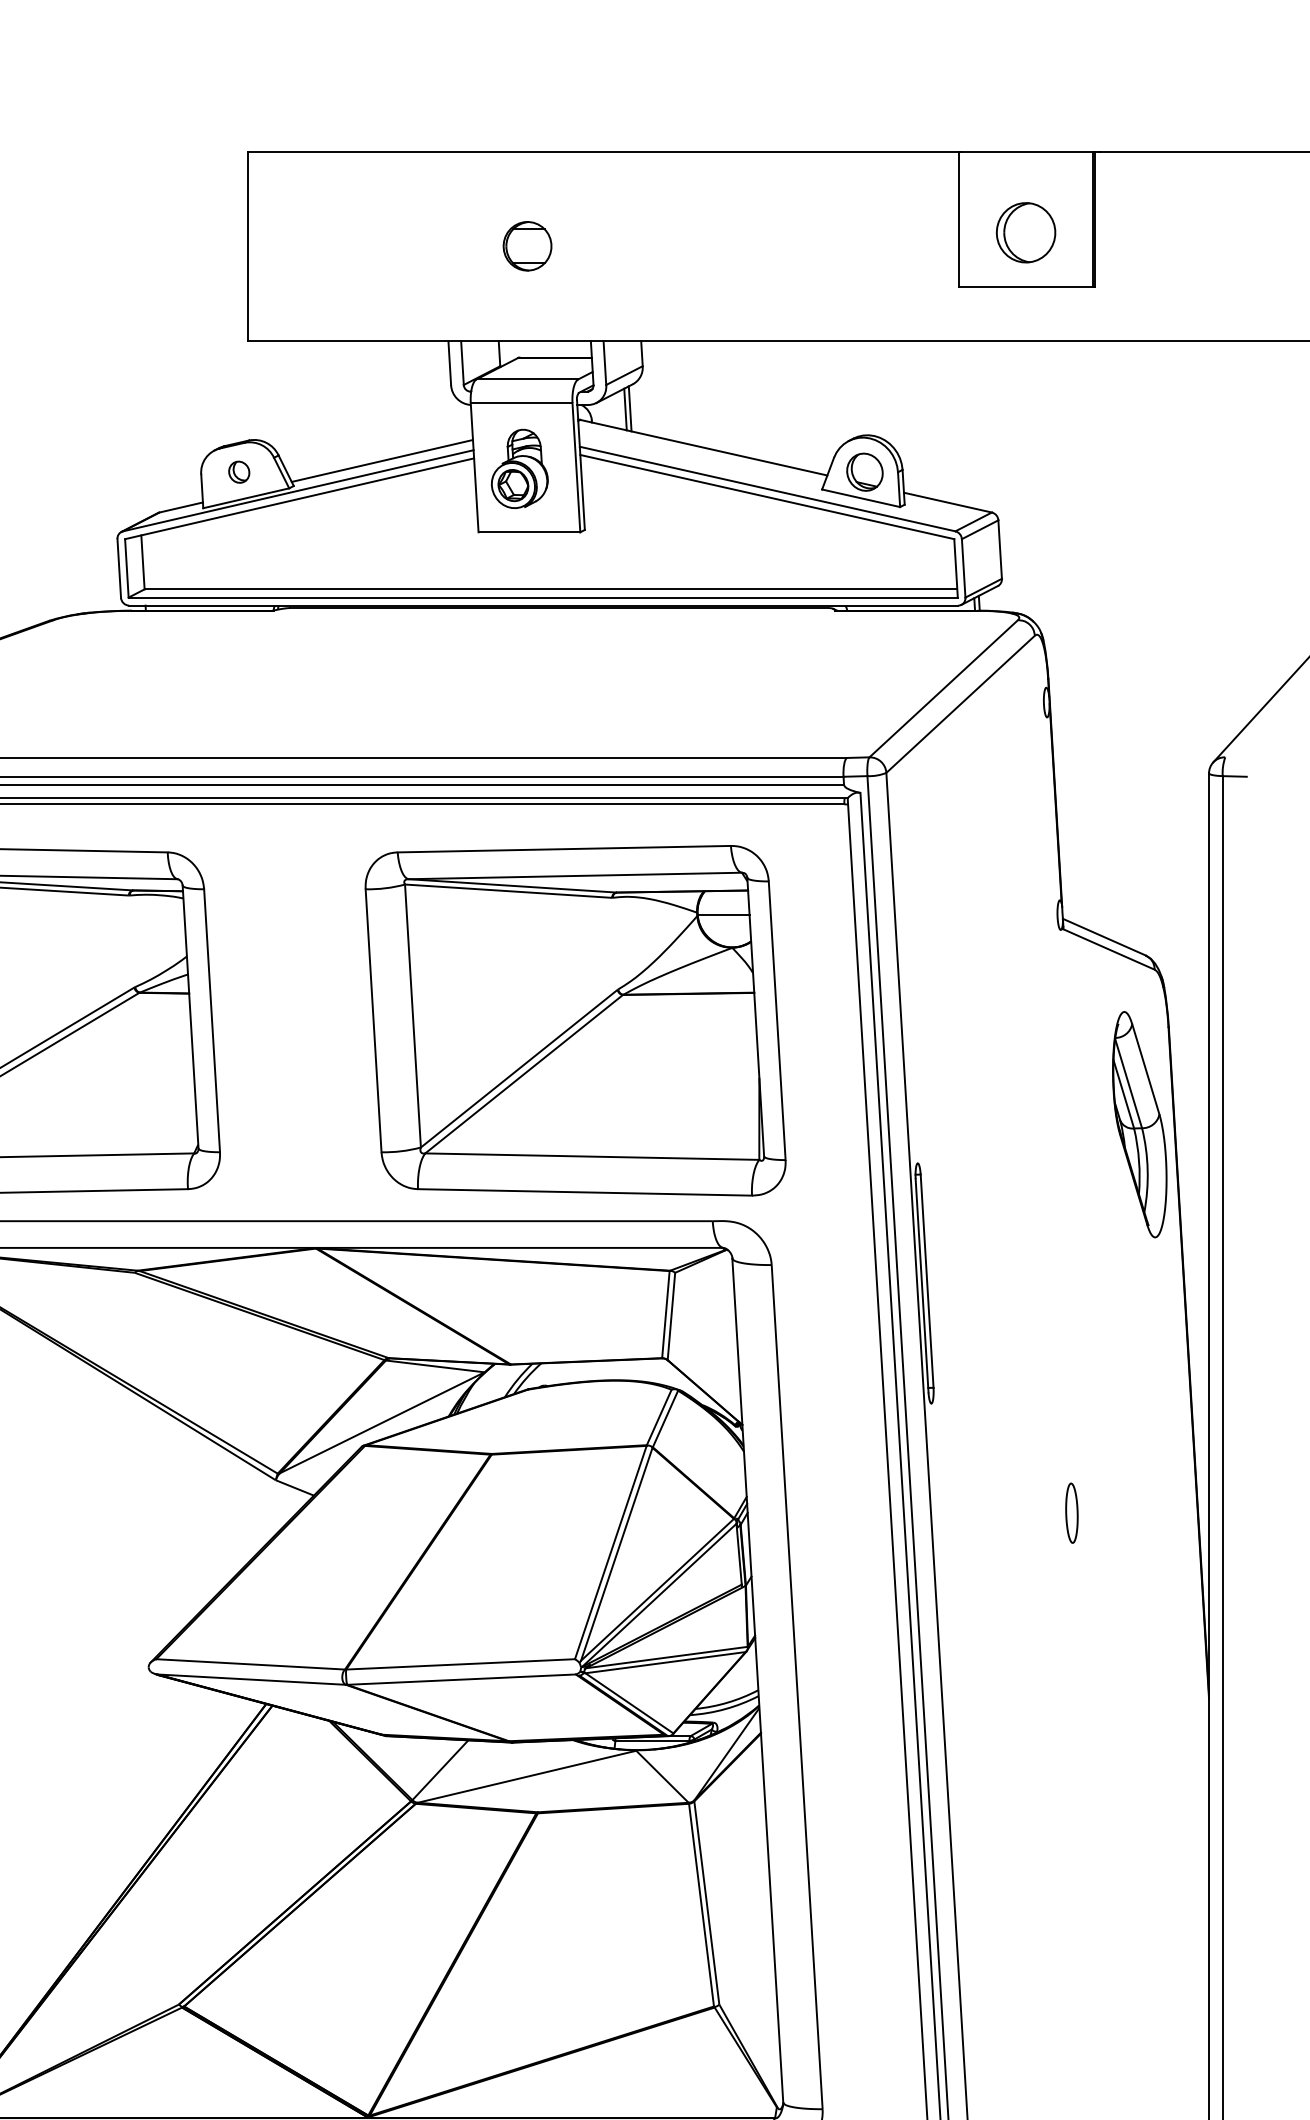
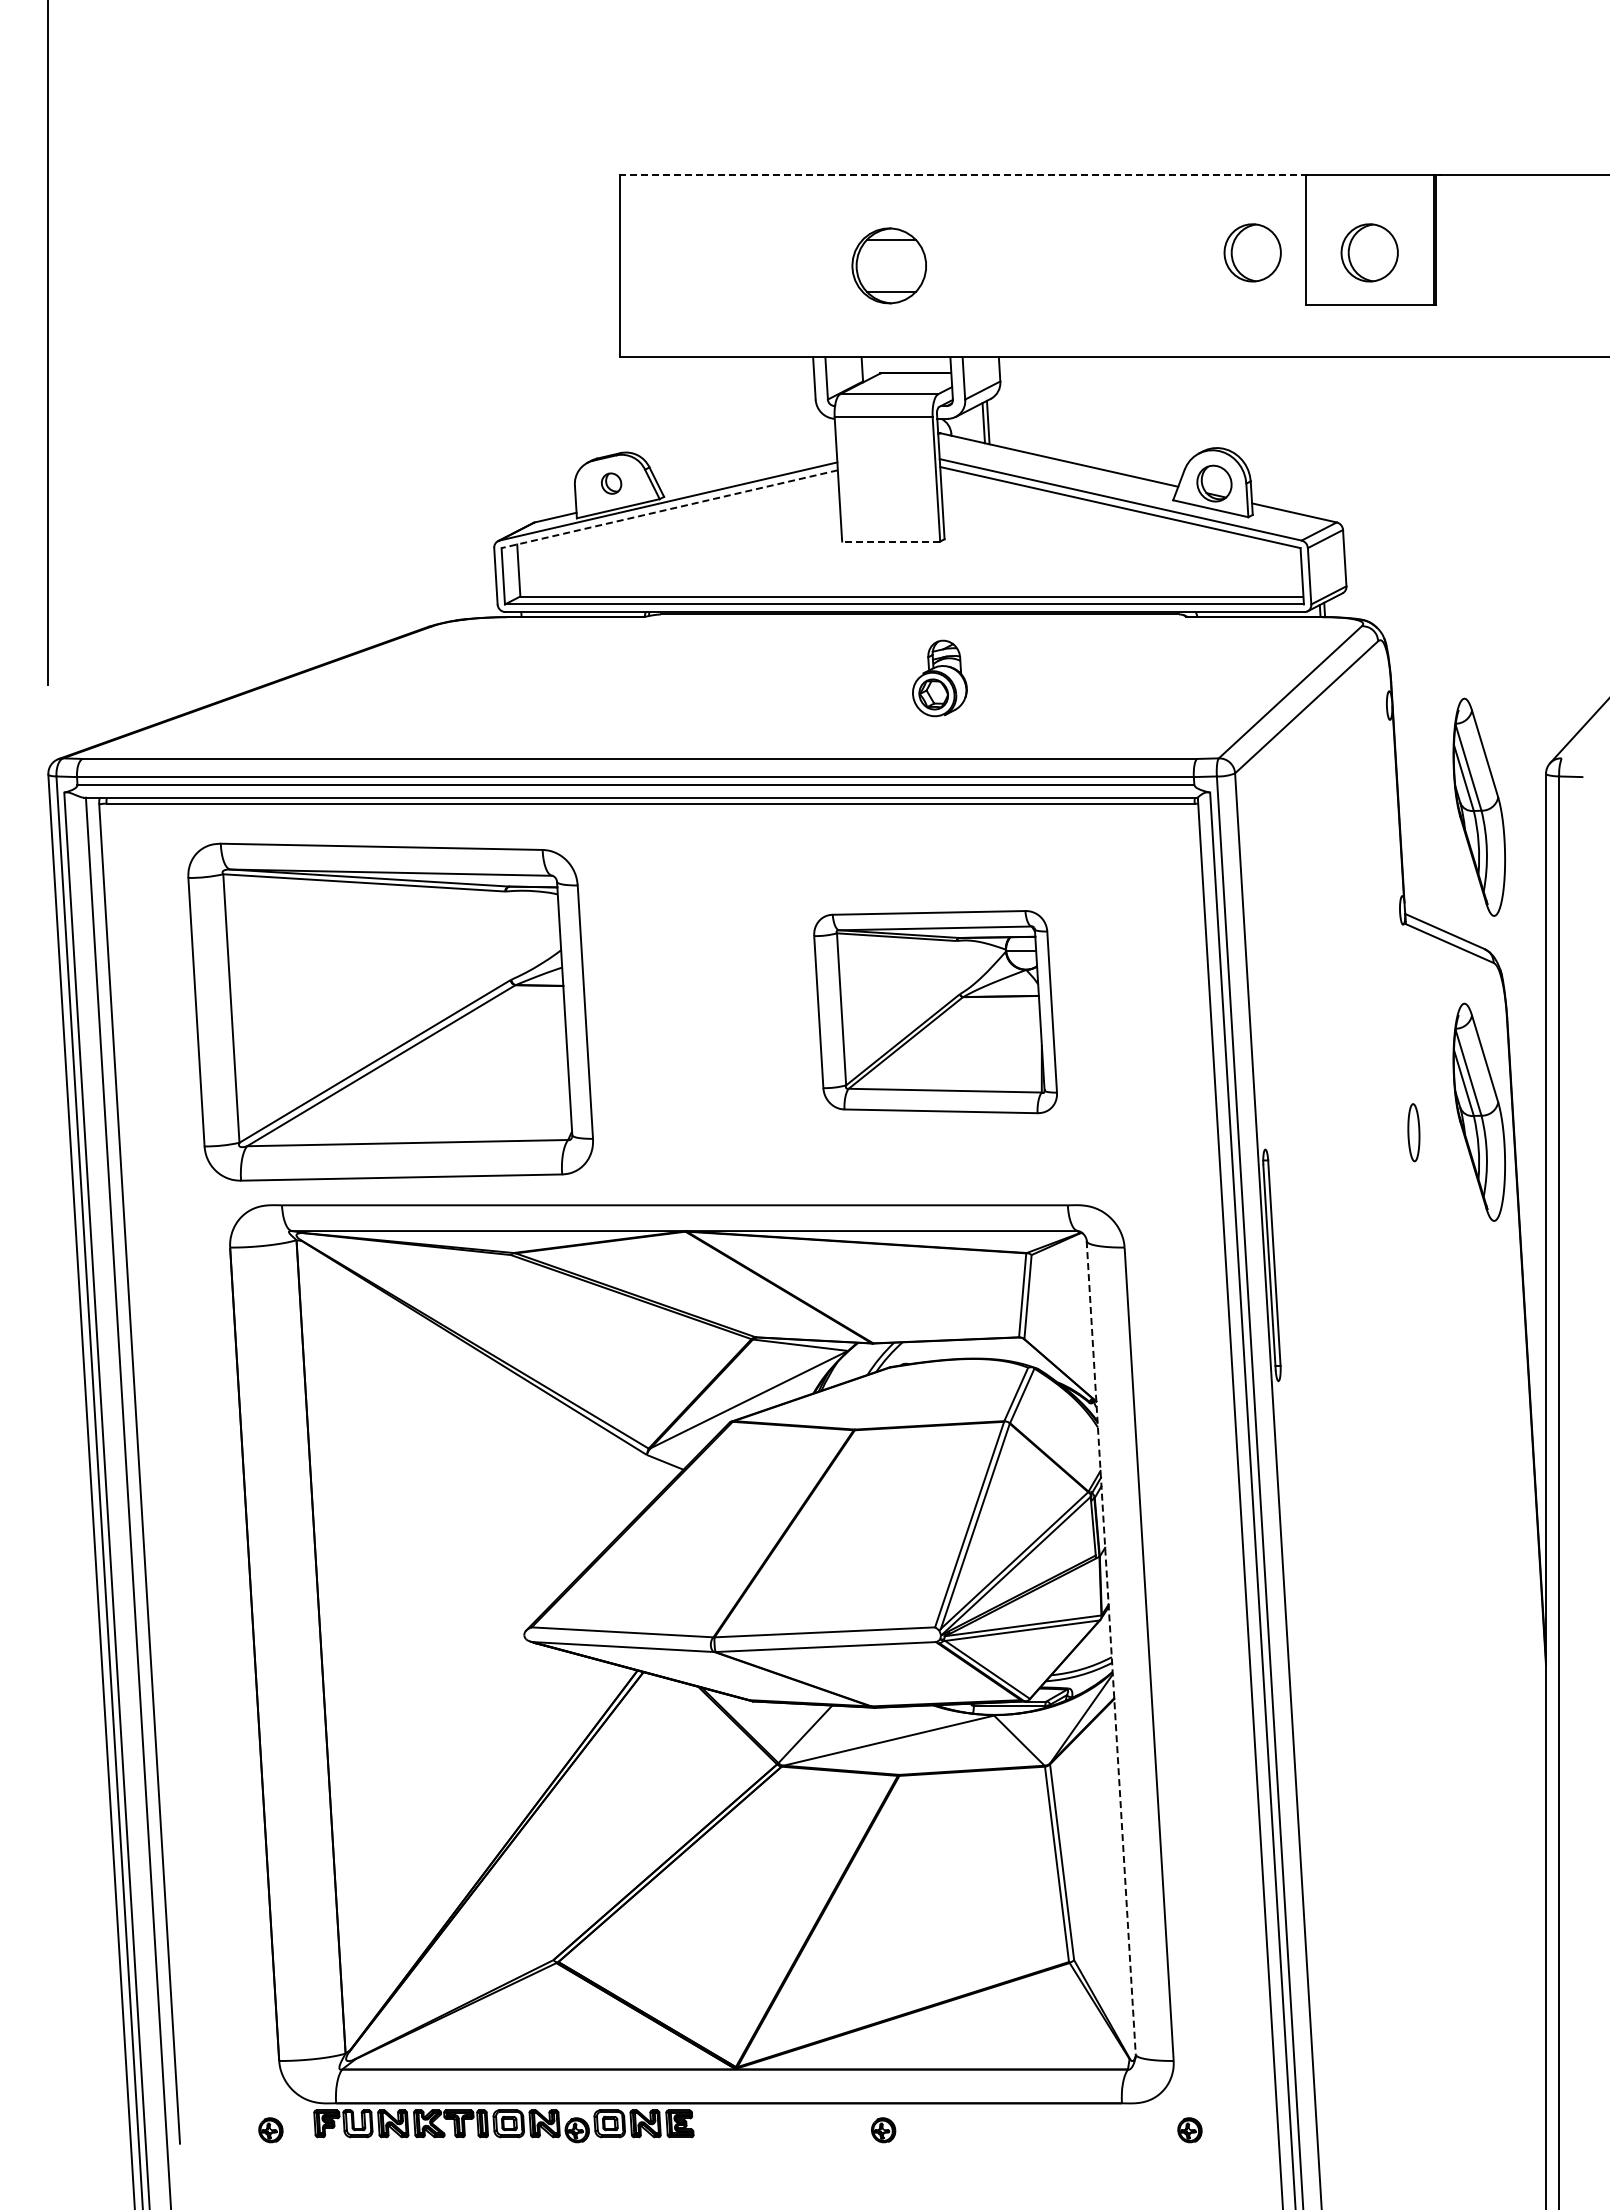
line: (604, 151) -> (963, 174), solid -> dashed
part: (904, 232) -> (1252, 252), added
part: (527, 245) -> (889, 265), size x1.6
line: (382, 460) -> (749, 472), removed
part: (519, 468) -> (939, 678), moved
line: (299, 499) -> (669, 509), solid -> dashed
line: (528, 532) -> (890, 541), solid -> dashed
part: (1138, 807) -> (1478, 806), added
part: (575, 1020) -> (935, 1011), size x0.6
part: (1071, 1513) -> (1413, 1132), moved
line: (758, 1681) -> (1111, 1648), solid -> dashed

